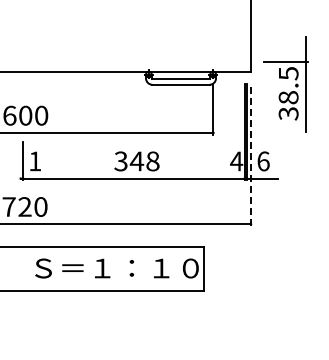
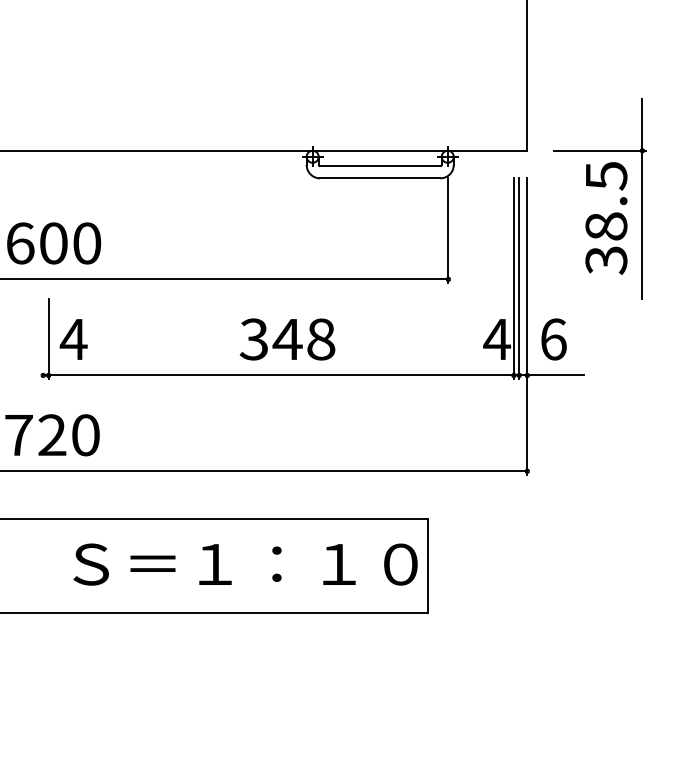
part: (285, 84) -> (599, 198), moved
line: (251, 155) -> (528, 327), dashed -> solid
text: (34, 161) -> (72, 339), 1 -> 4

